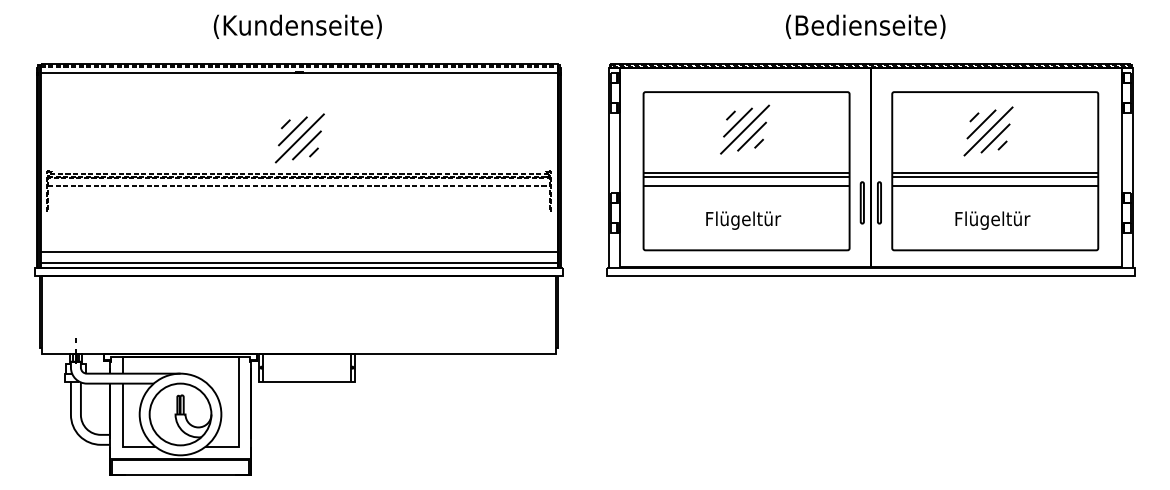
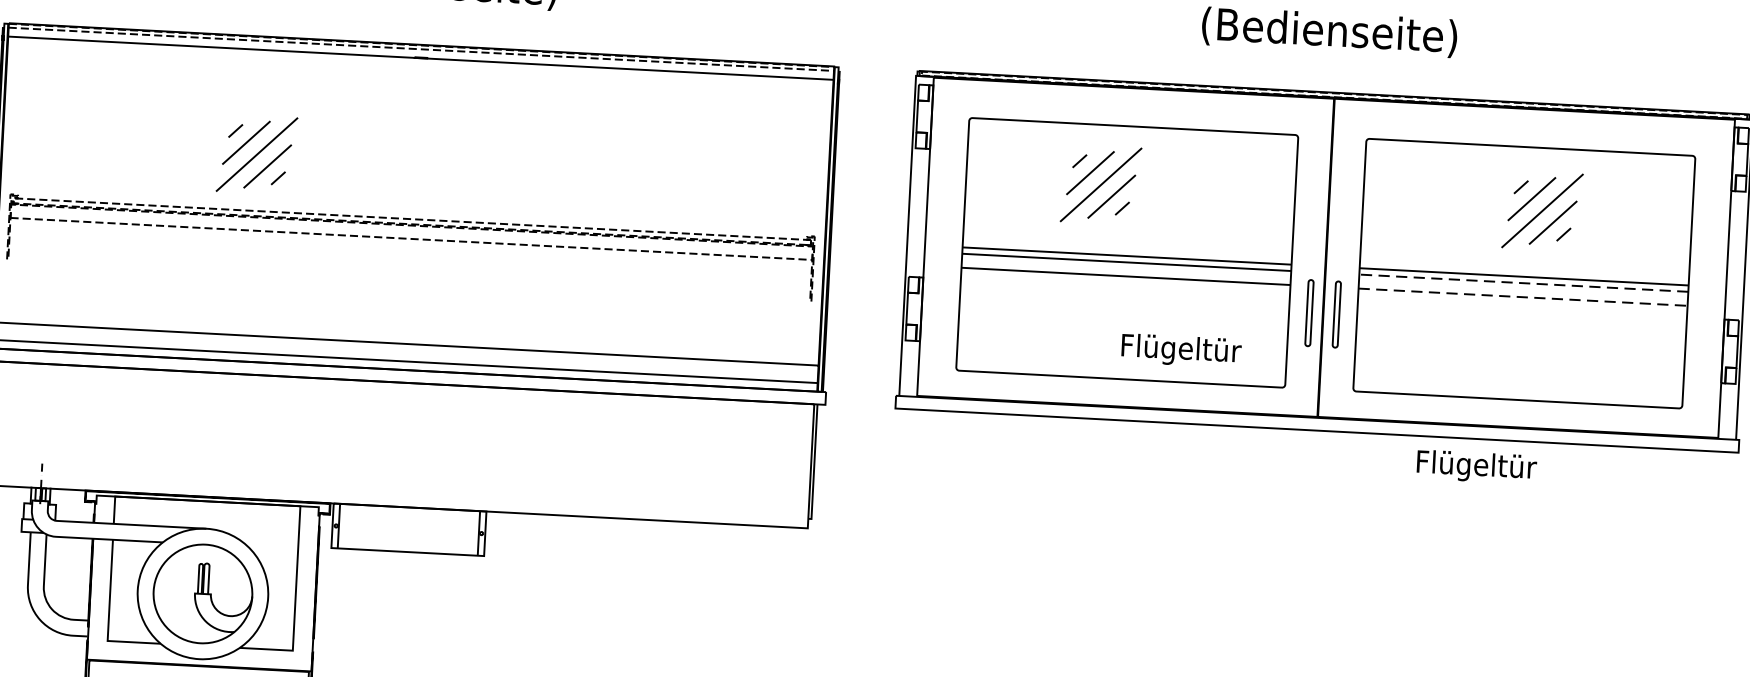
part: (745, 129) -> (1101, 184), moved
part: (988, 131) -> (1542, 210), moved
part: (299, 138) -> (256, 154), moved
line: (994, 177) -> (1522, 283), solid -> dashed
line: (995, 185) -> (1523, 296), solid -> dashed
text: (743, 220) -> (1181, 350), moved
text: (992, 220) -> (1476, 466), moved

